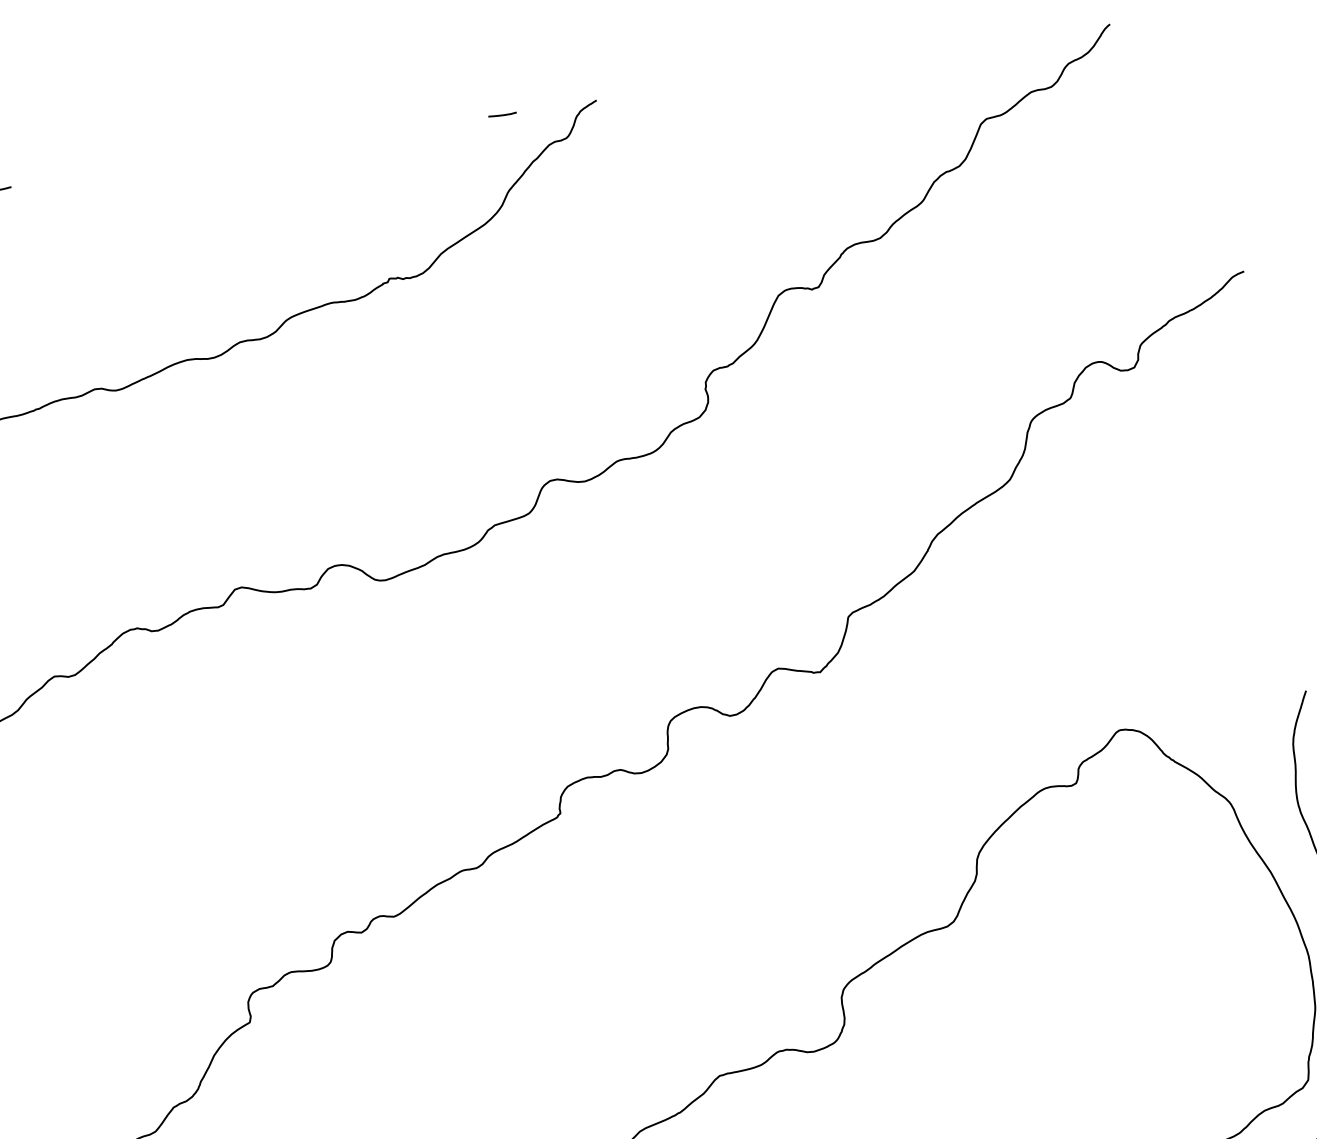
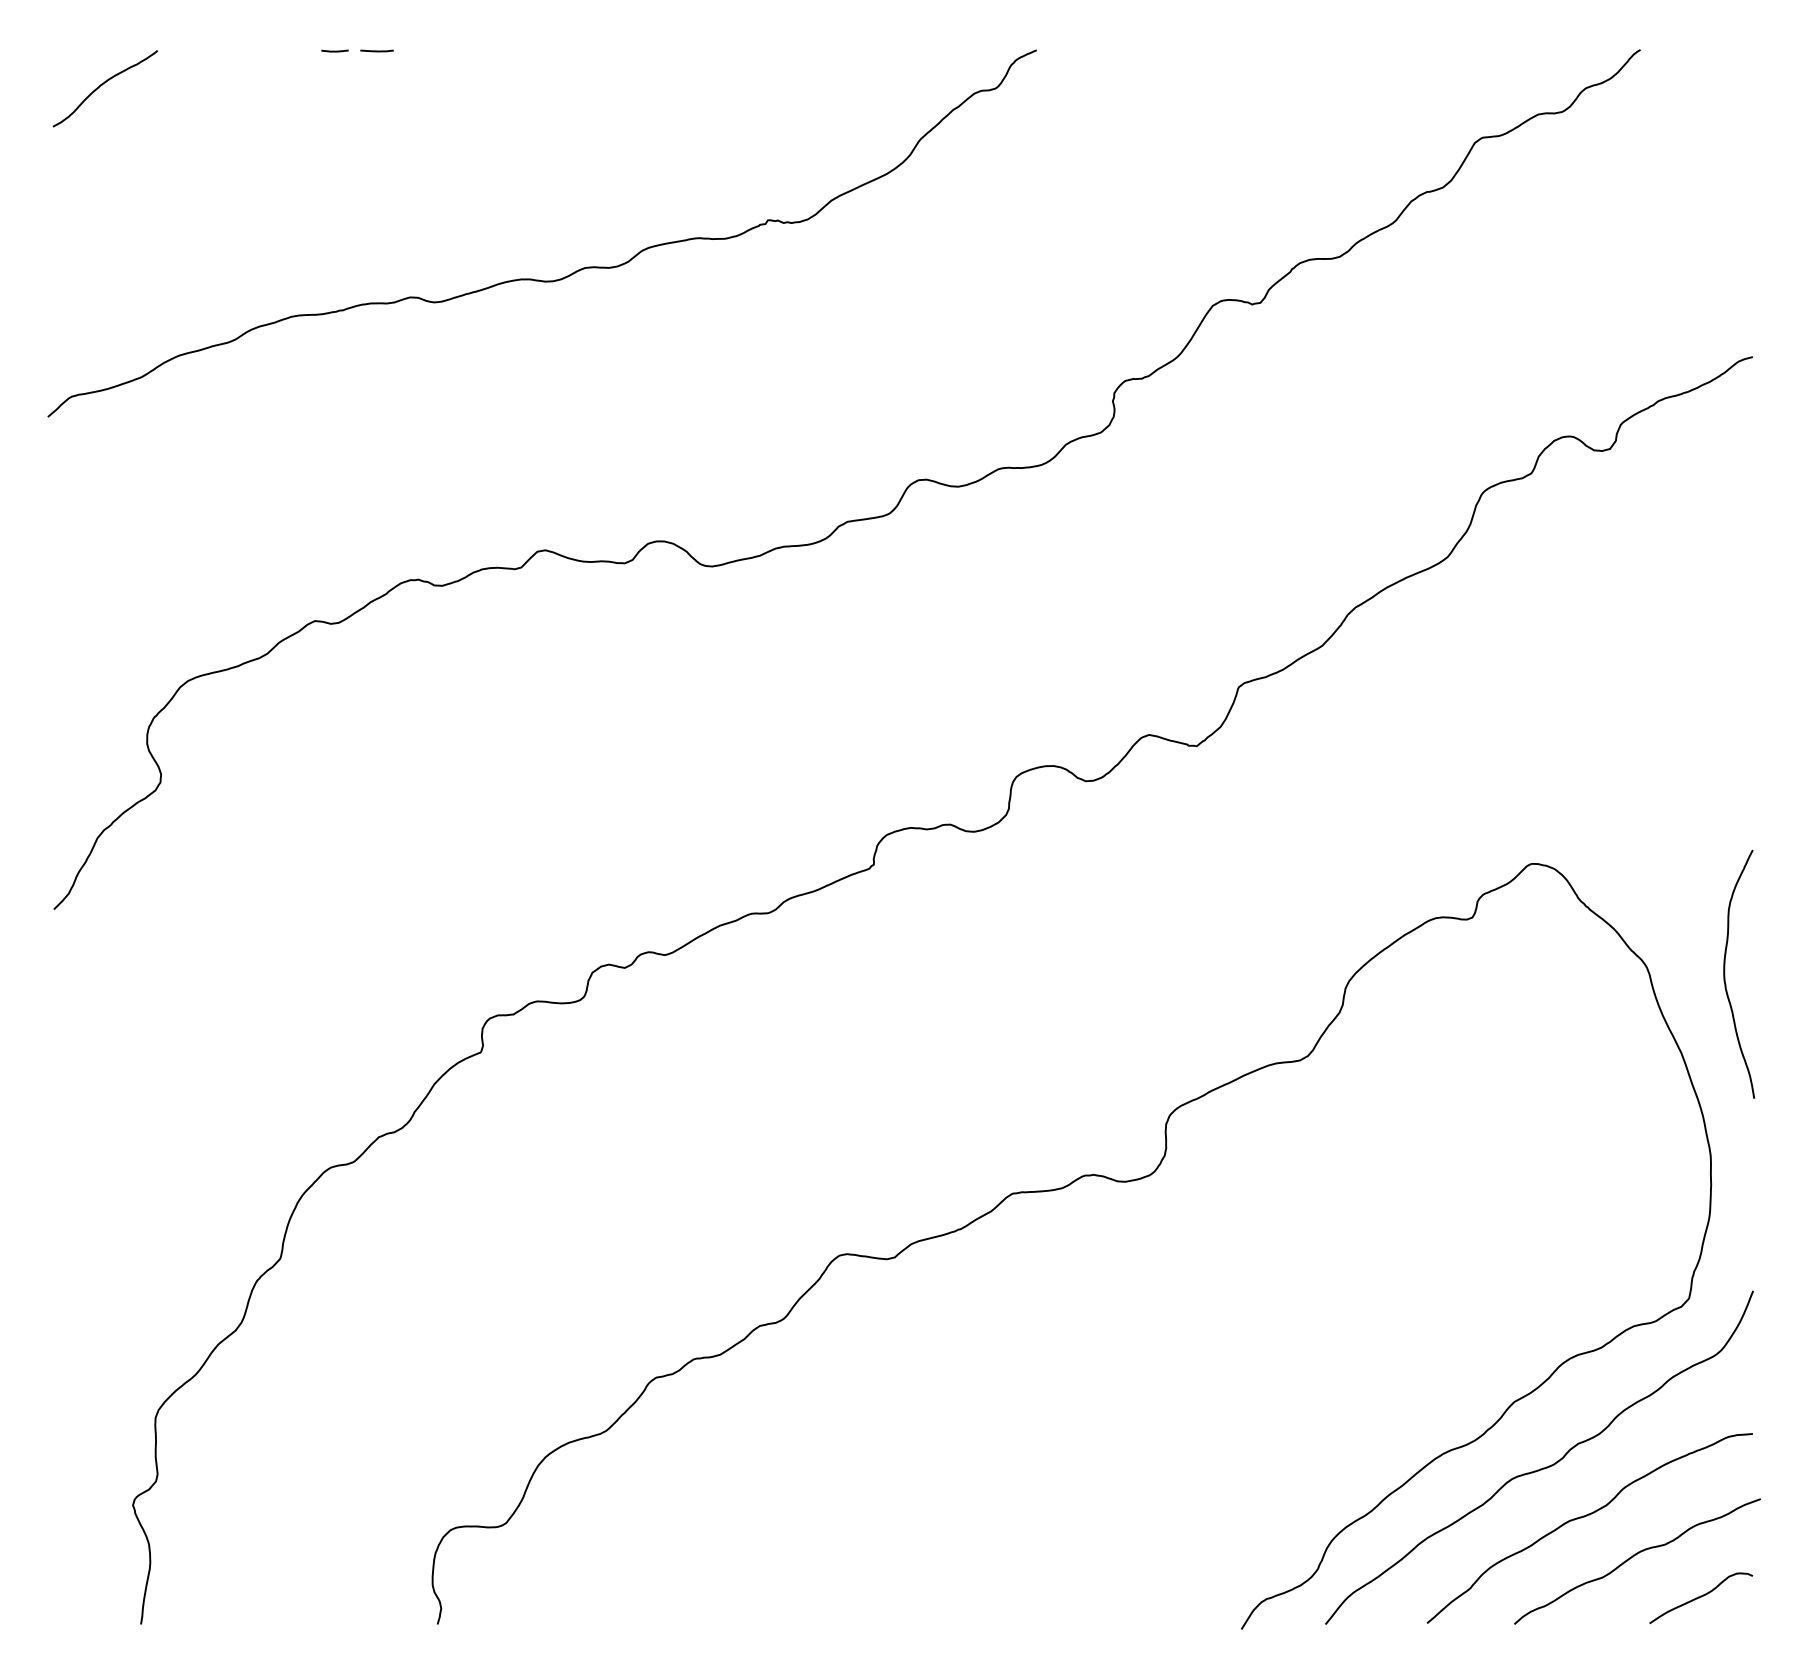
line: (502, 114) -> (376, 50), moved

